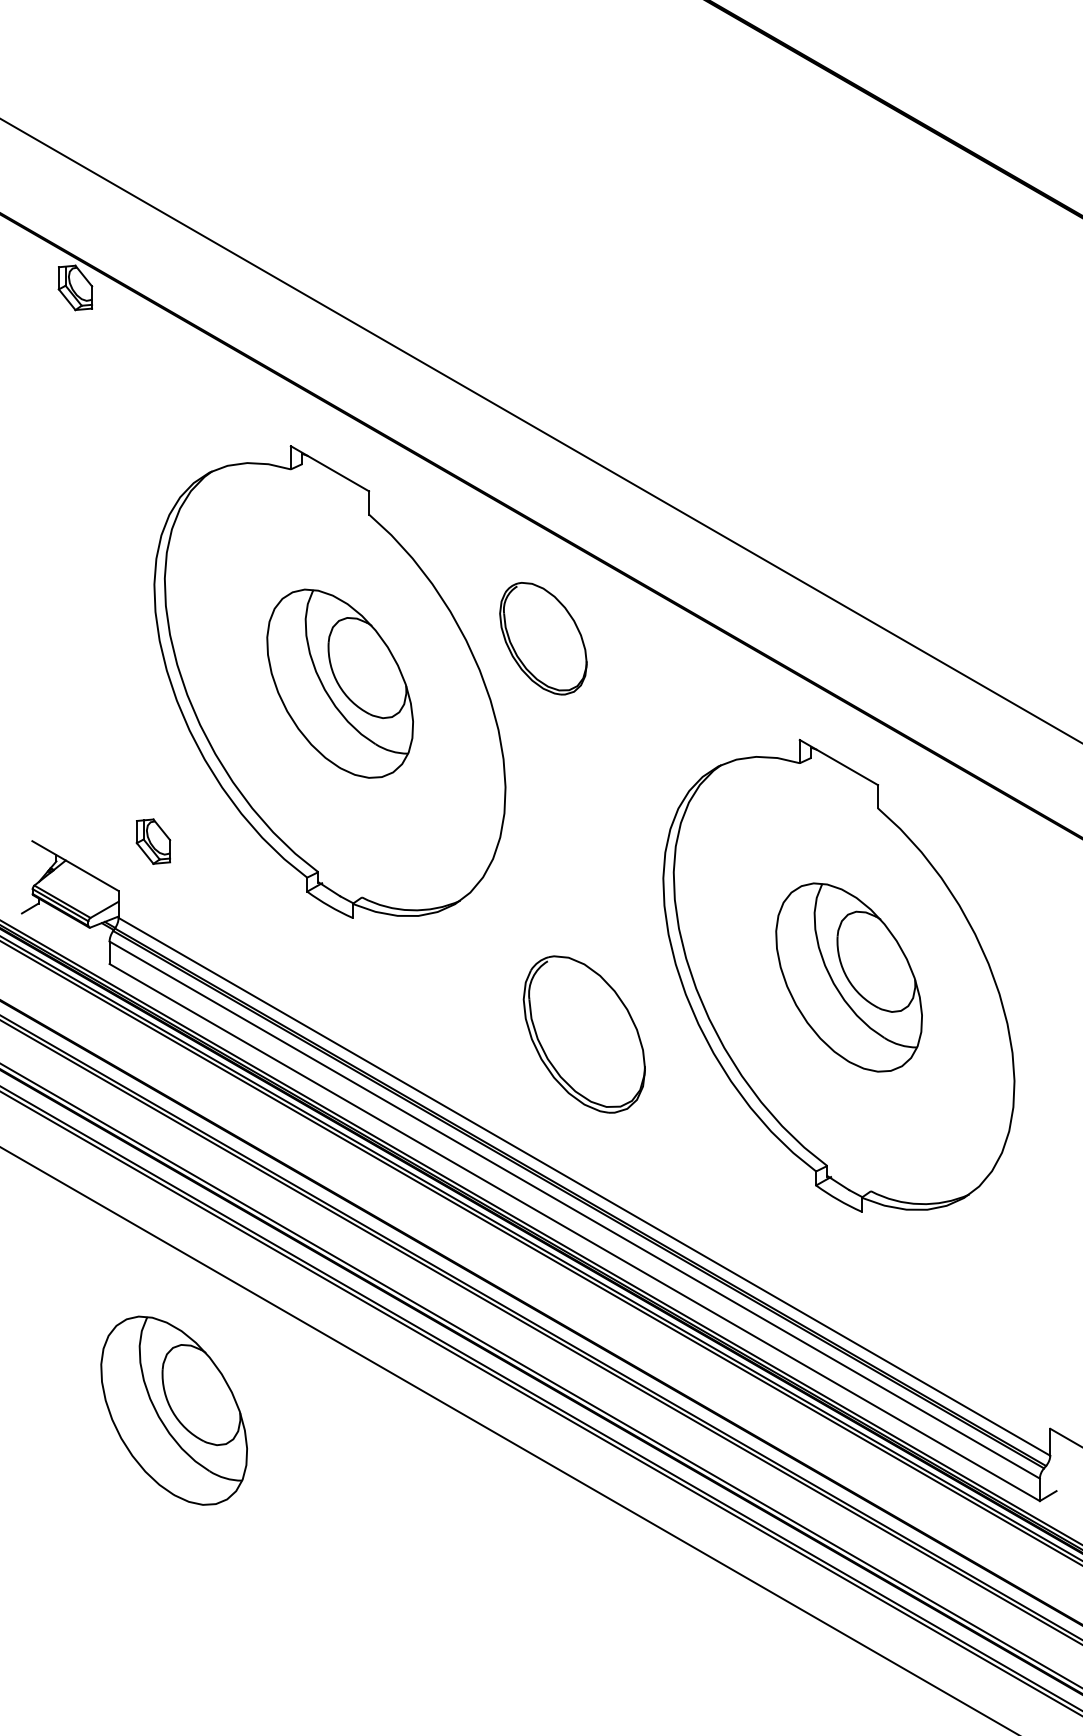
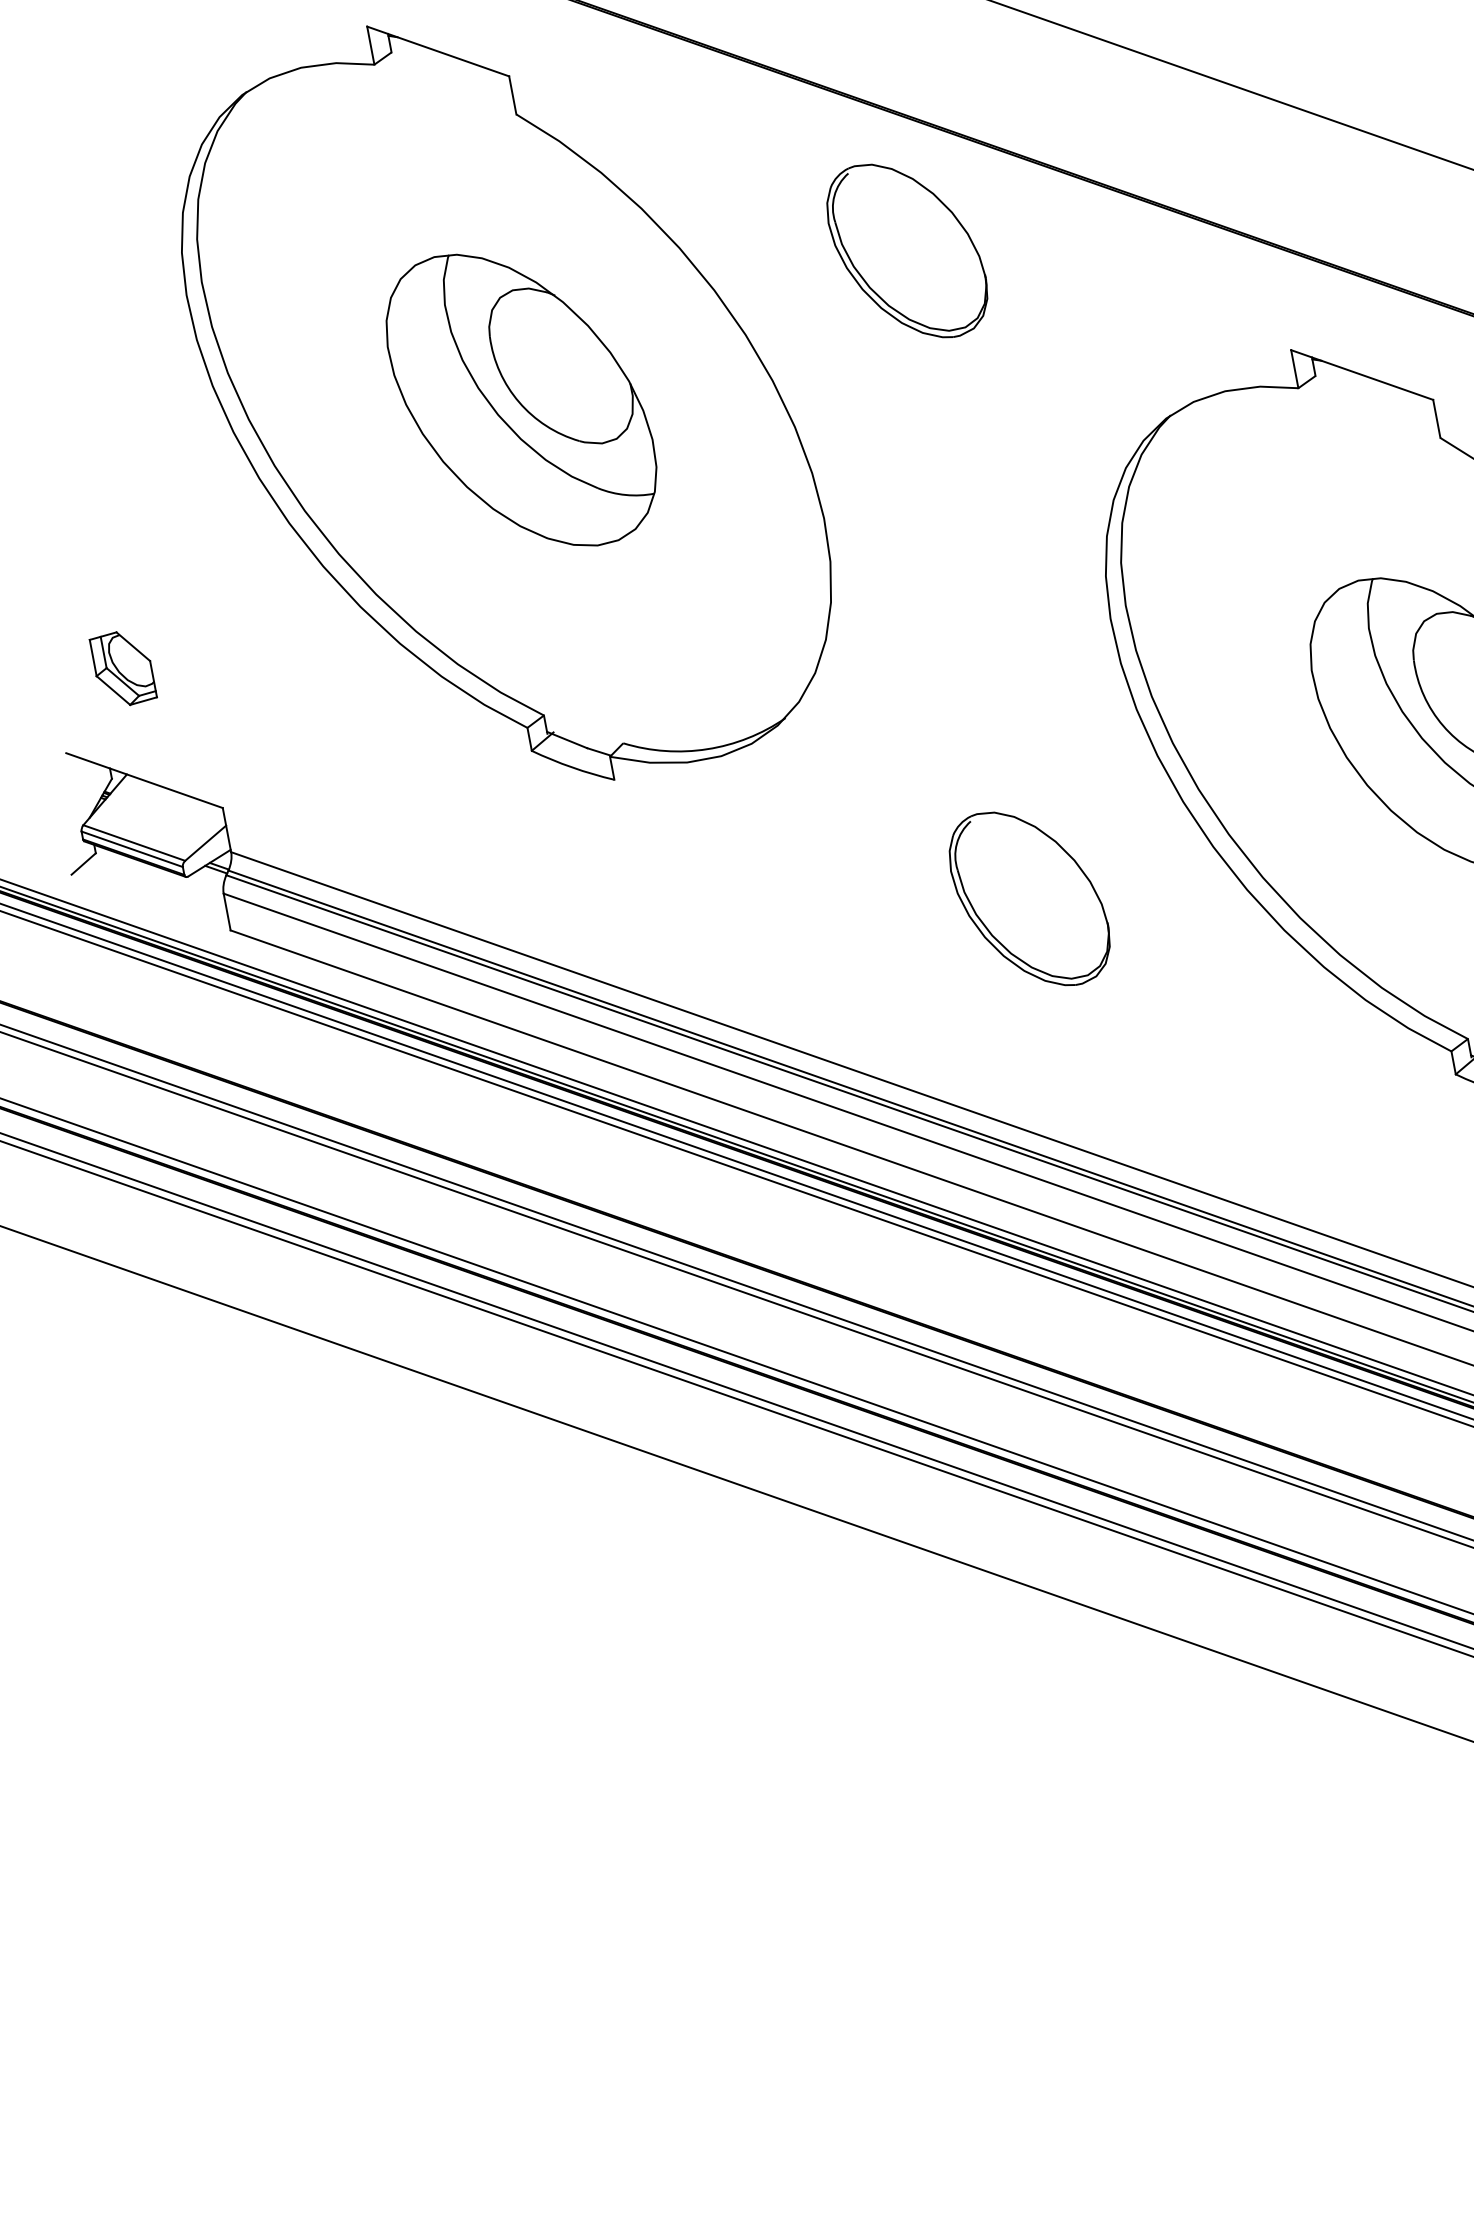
part: (543, 638) -> (907, 250), moved
part: (153, 841) -> (123, 668), moved
part: (584, 1034) -> (1029, 898), size x0.71
part: (173, 1410) -> (473, 1641), removed

